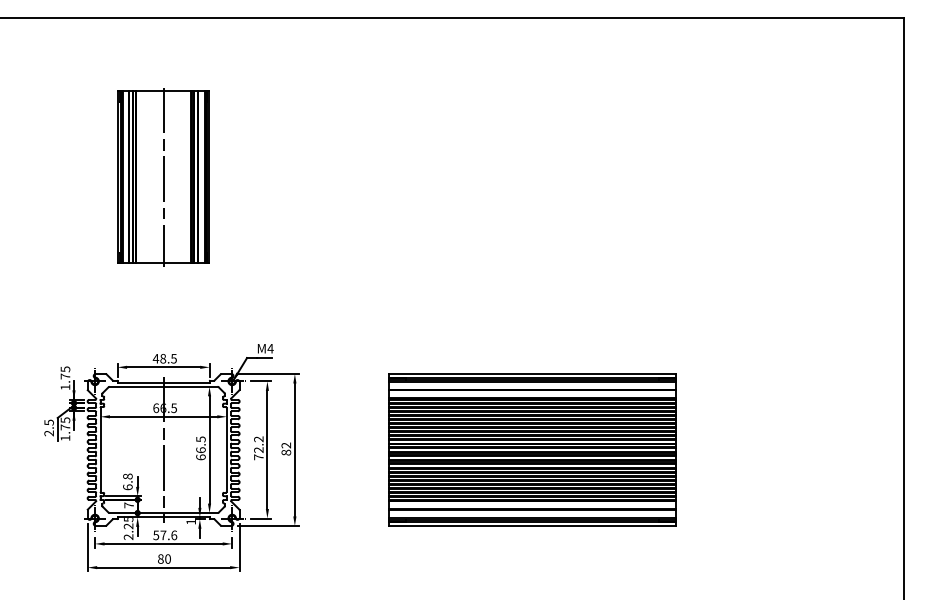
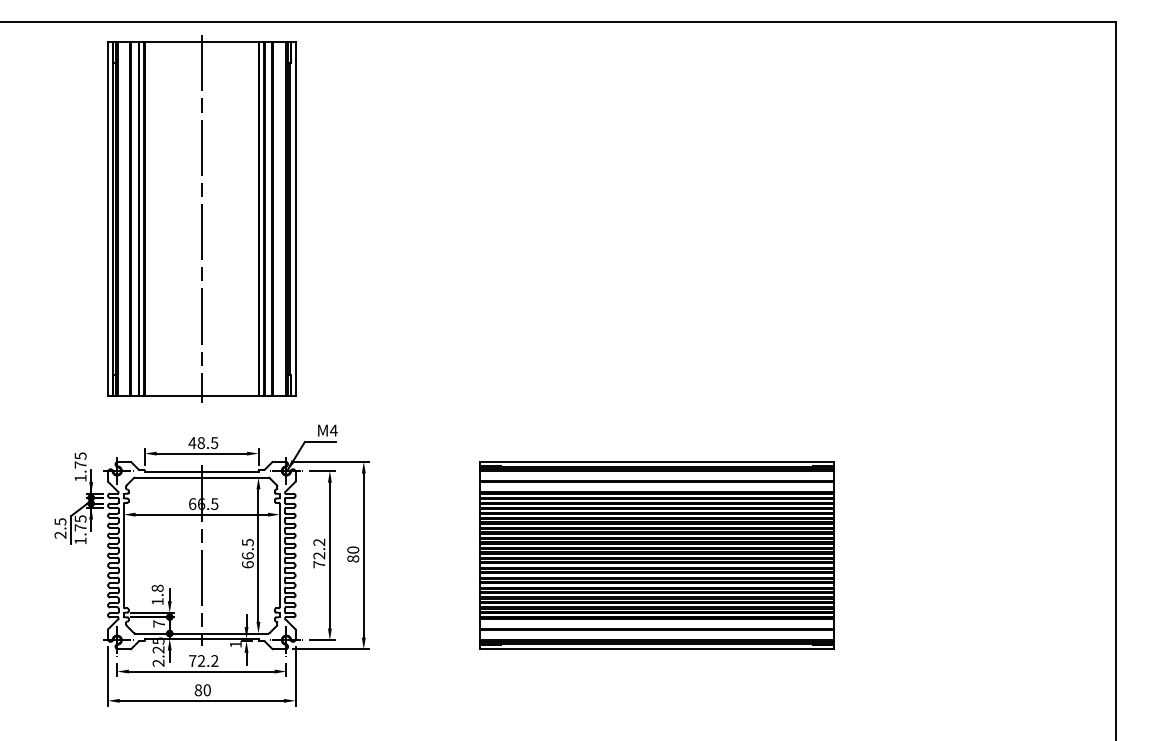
part: (163, 176) -> (201, 218), size x1.67
text: (286, 445) -> (353, 549), 82 -> 80
text: (127, 487) -> (157, 601), 6.8 -> 1.8
text: (165, 534) -> (203, 660), 57.6 -> 72.2

